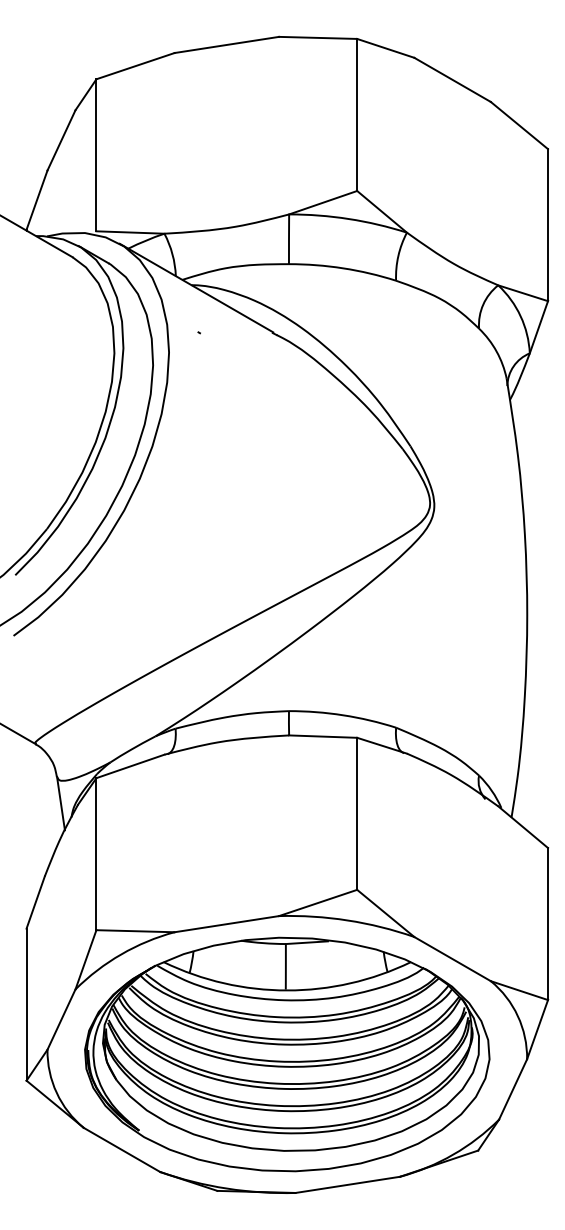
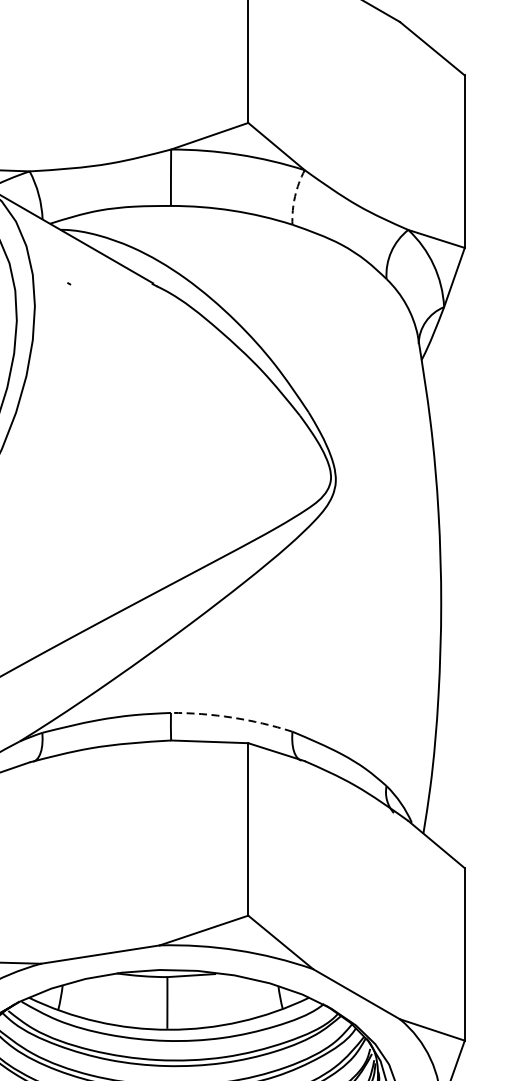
arc: (398, 256) -> (295, 197), solid -> dashed
arc: (343, 715) -> (232, 717), solid -> dashed

